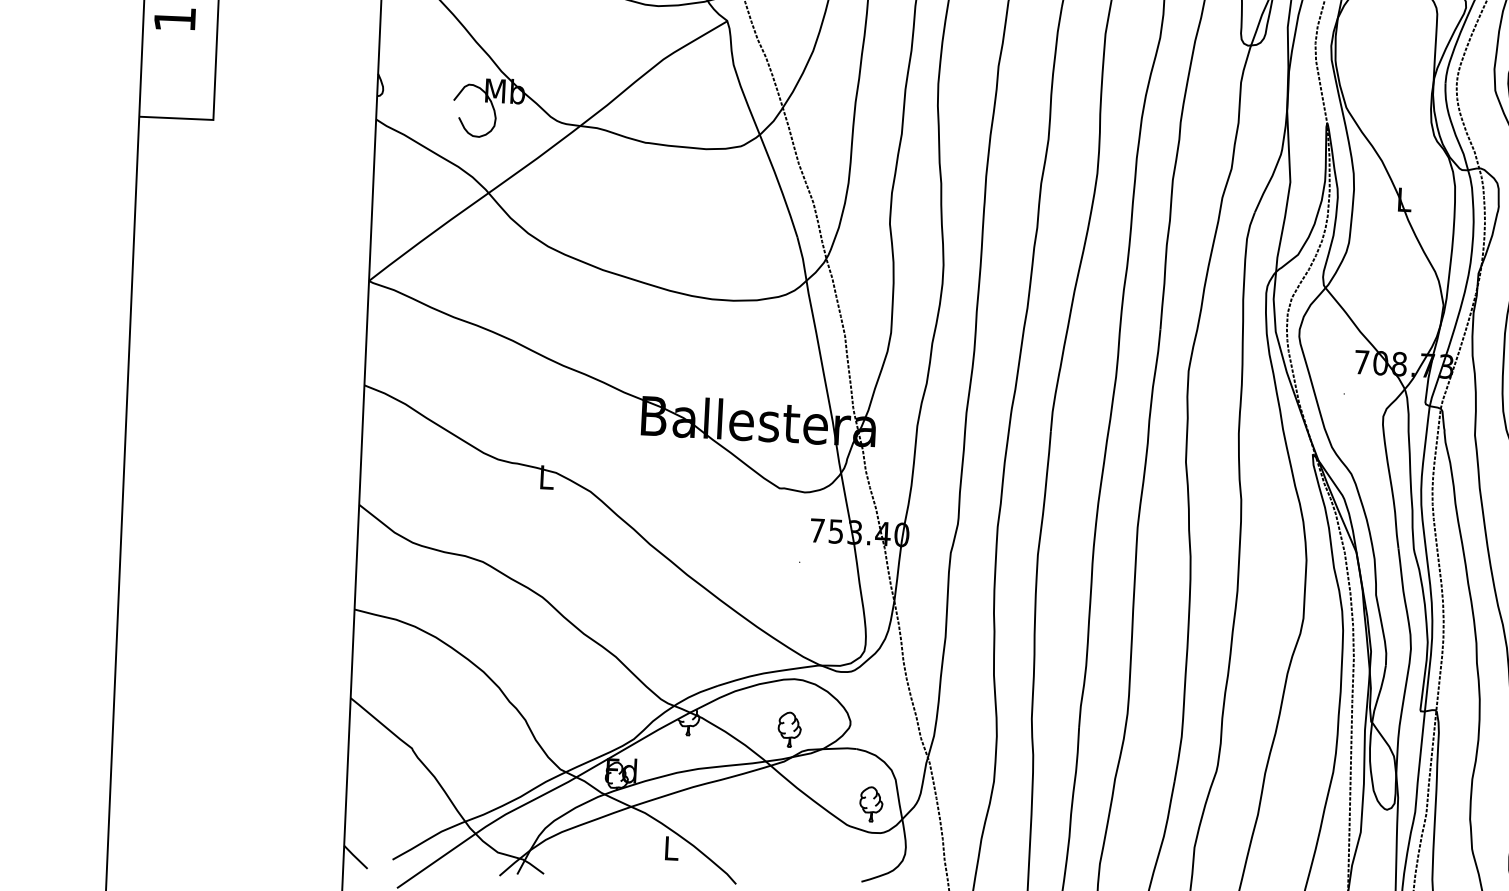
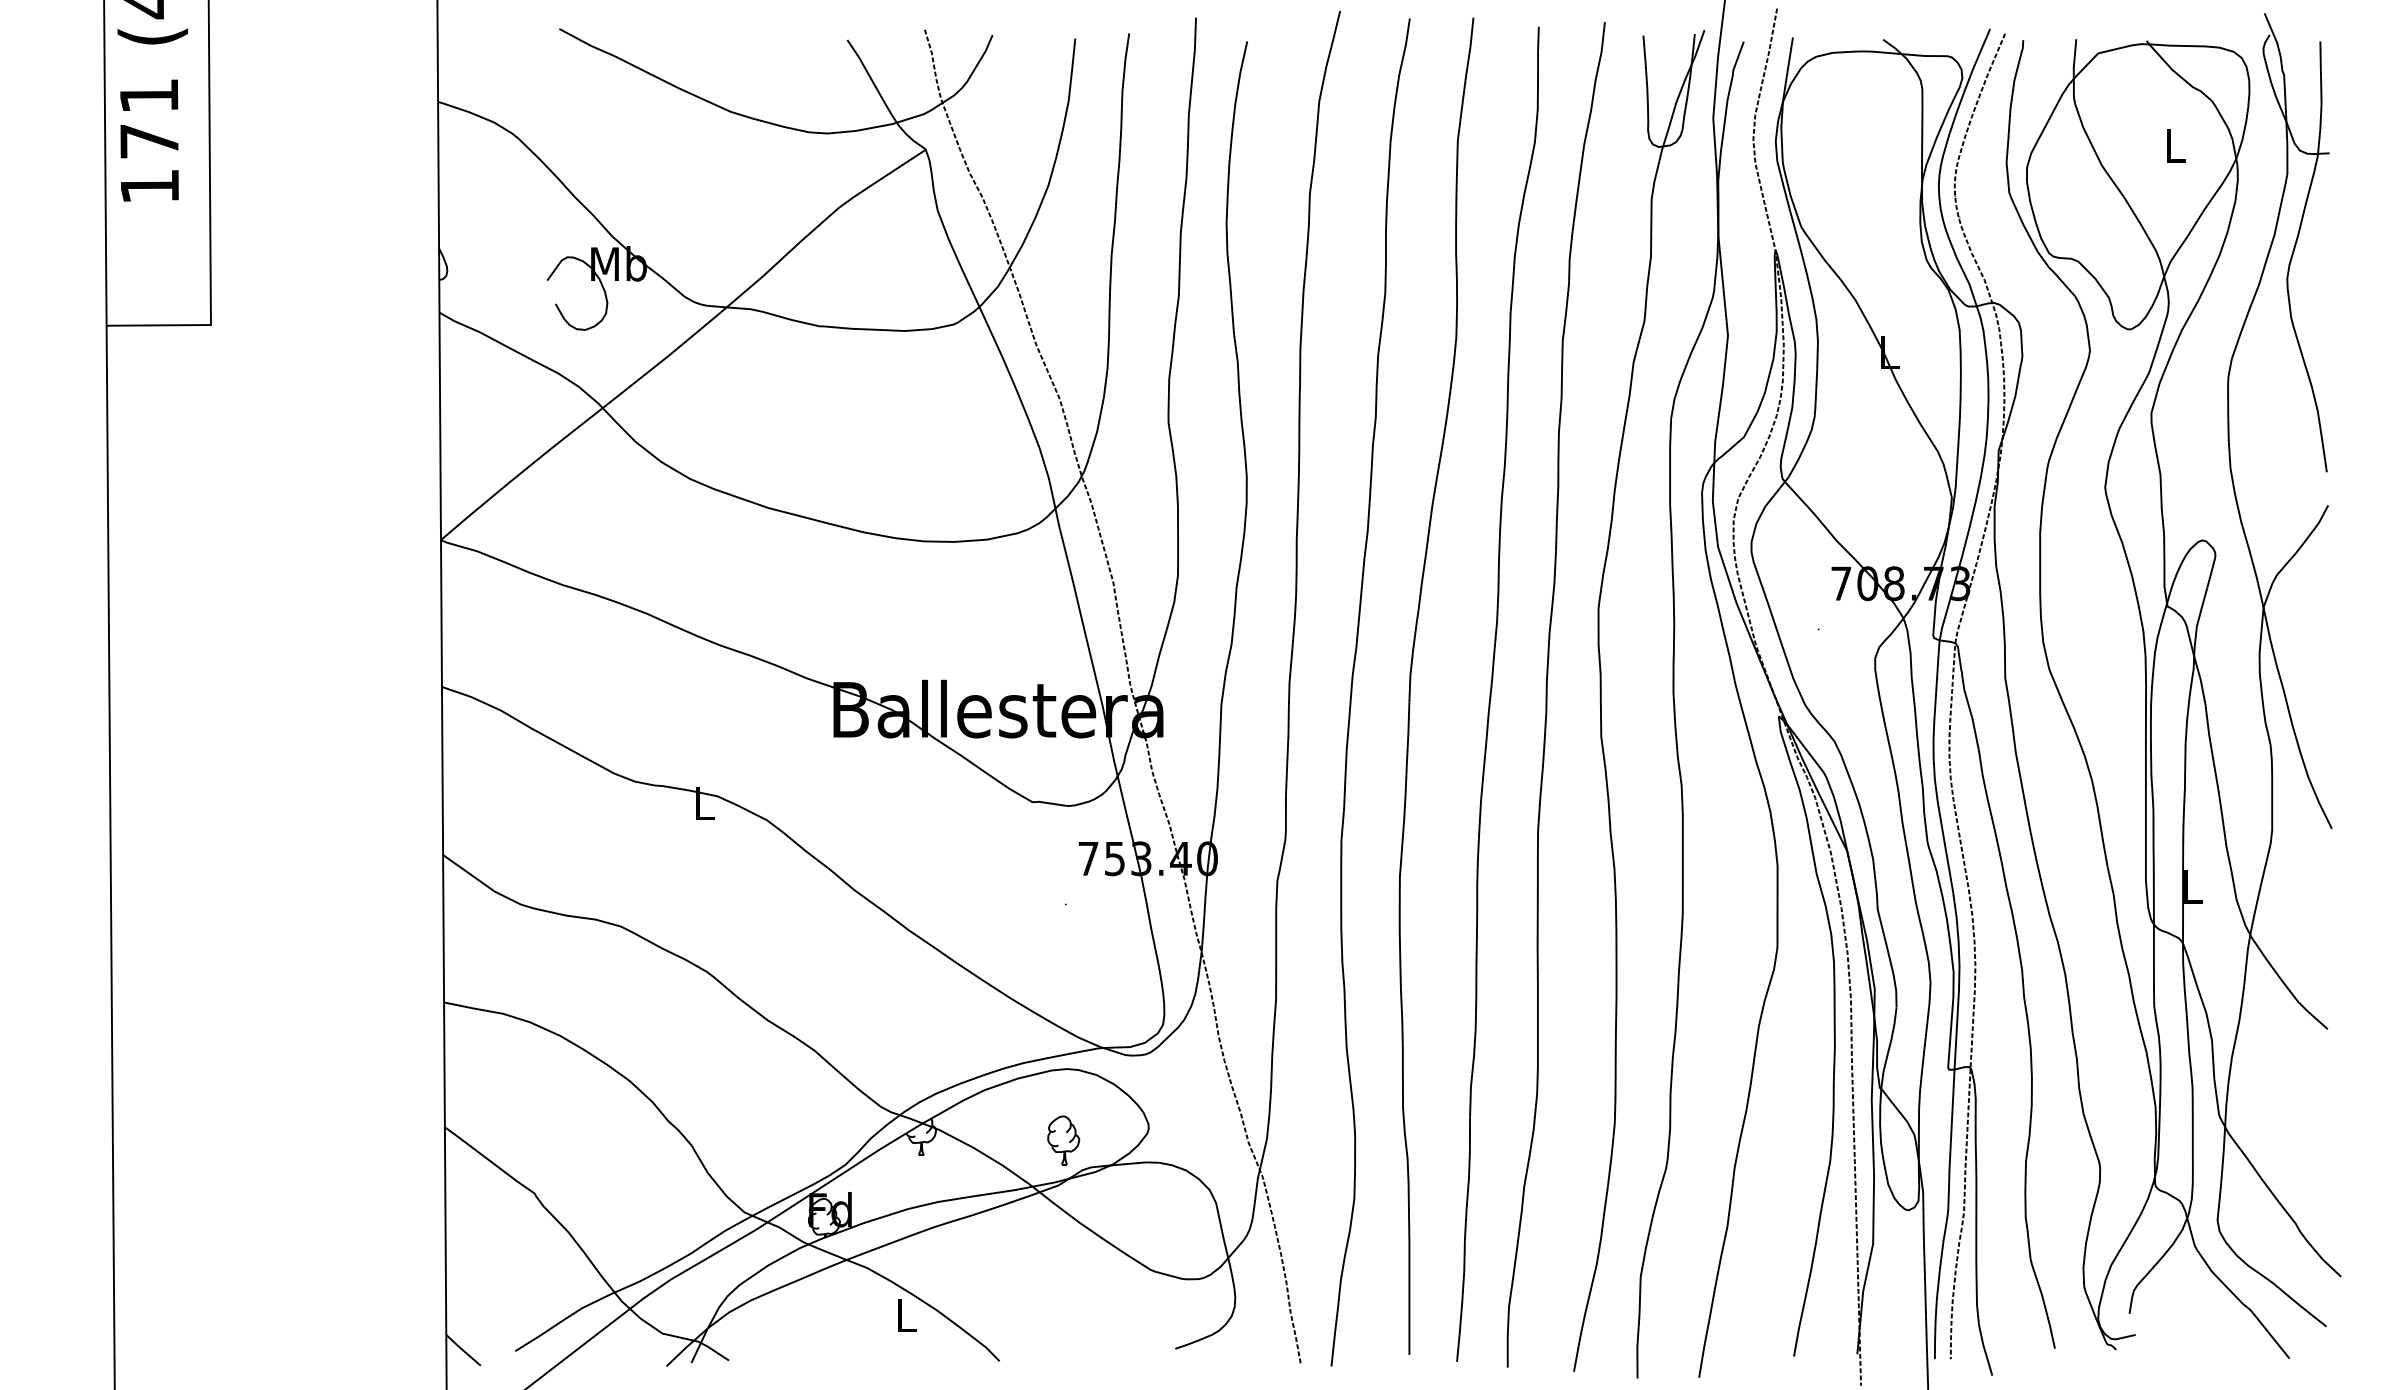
part: (871, 804) -> (1183, 1239), removed

